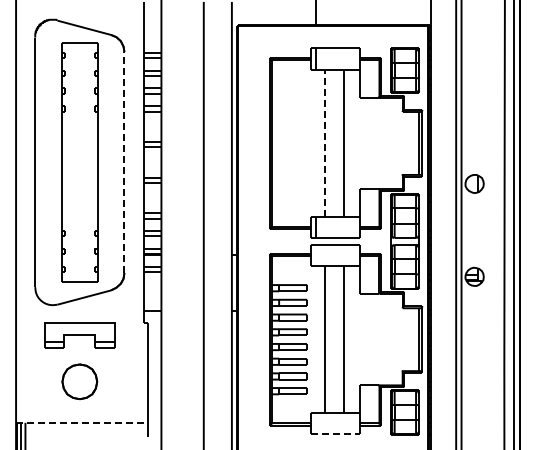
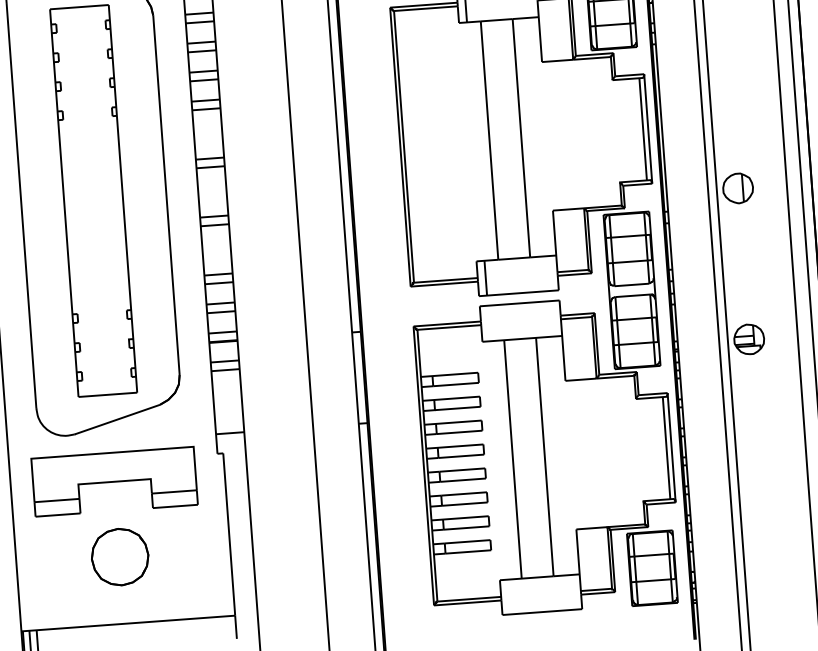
line: (324, 143) -> (489, 140), dashed -> solid
line: (124, 162) -> (166, 195), dashed -> solid
part: (79, 335) -> (114, 481), size x1.43
line: (81, 422) -> (127, 623), dashed -> solid
line: (335, 434) -> (541, 612), dashed -> solid

